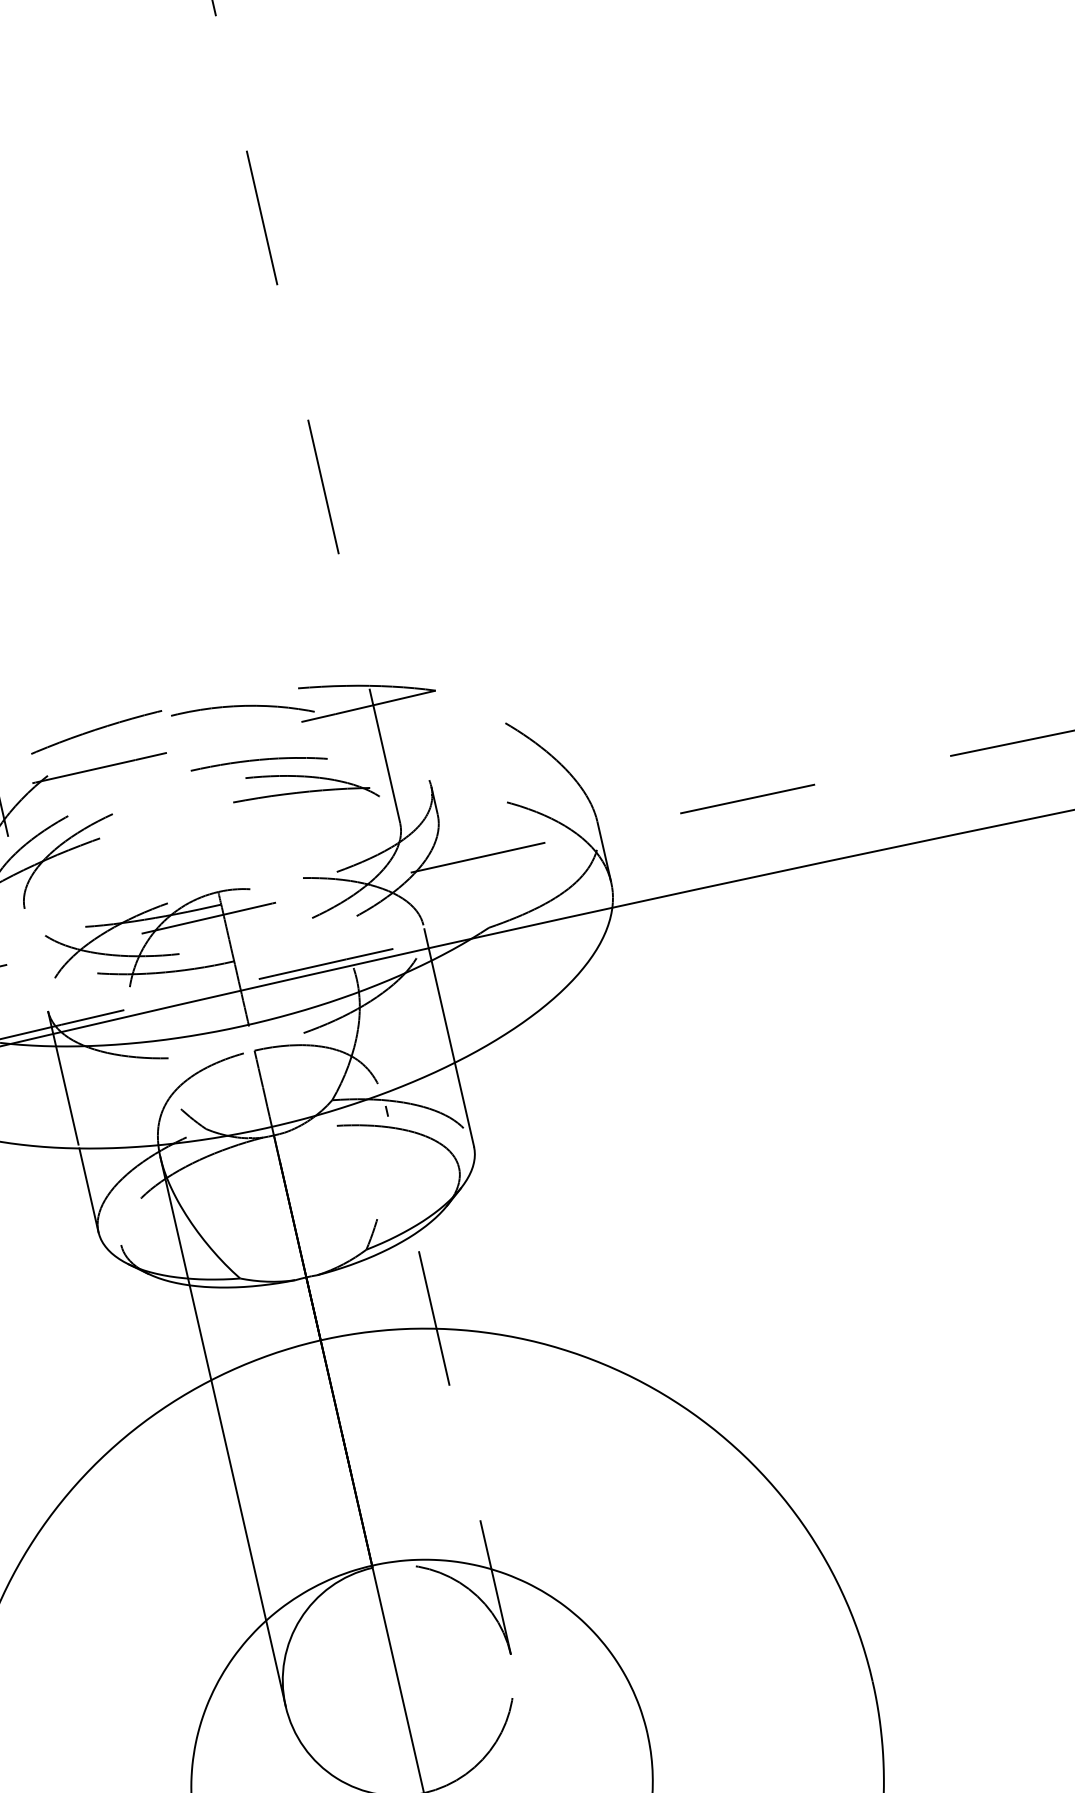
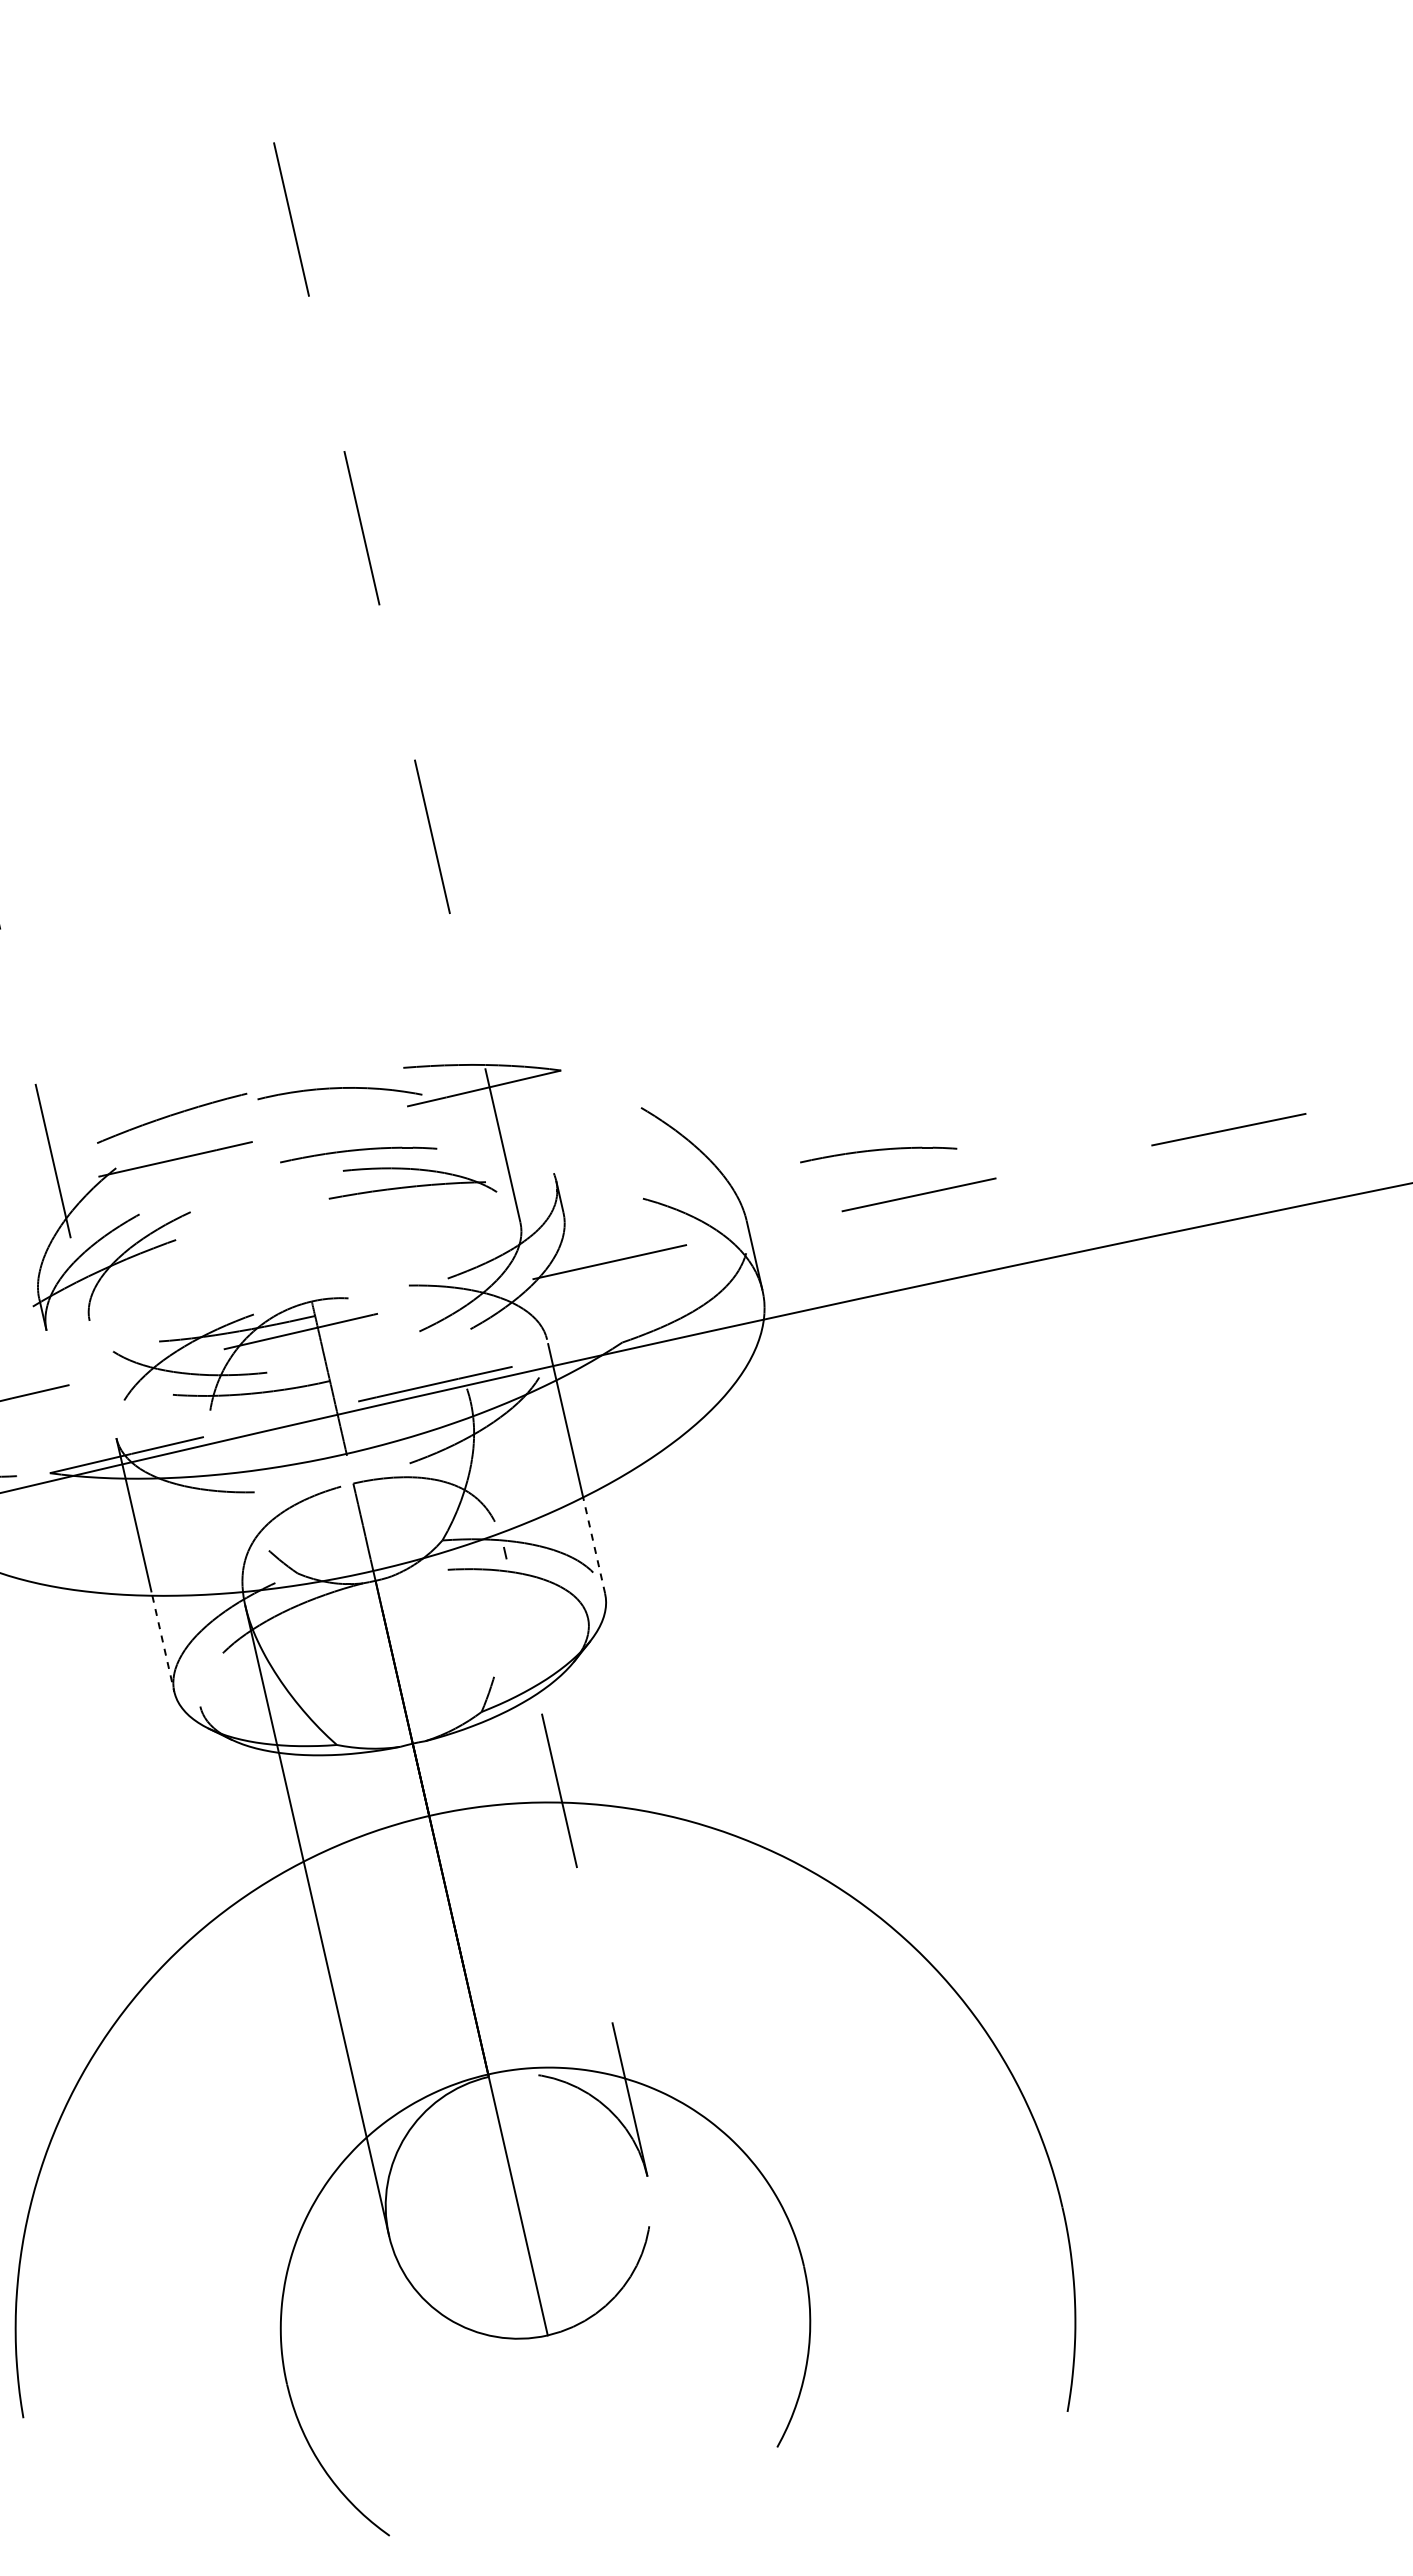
curve: (712, 760) -> (878, 1150), added
line: (464, 1104) -> (594, 1545), solid -> dashed
line: (89, 1190) -> (163, 1644), solid -> dashed

